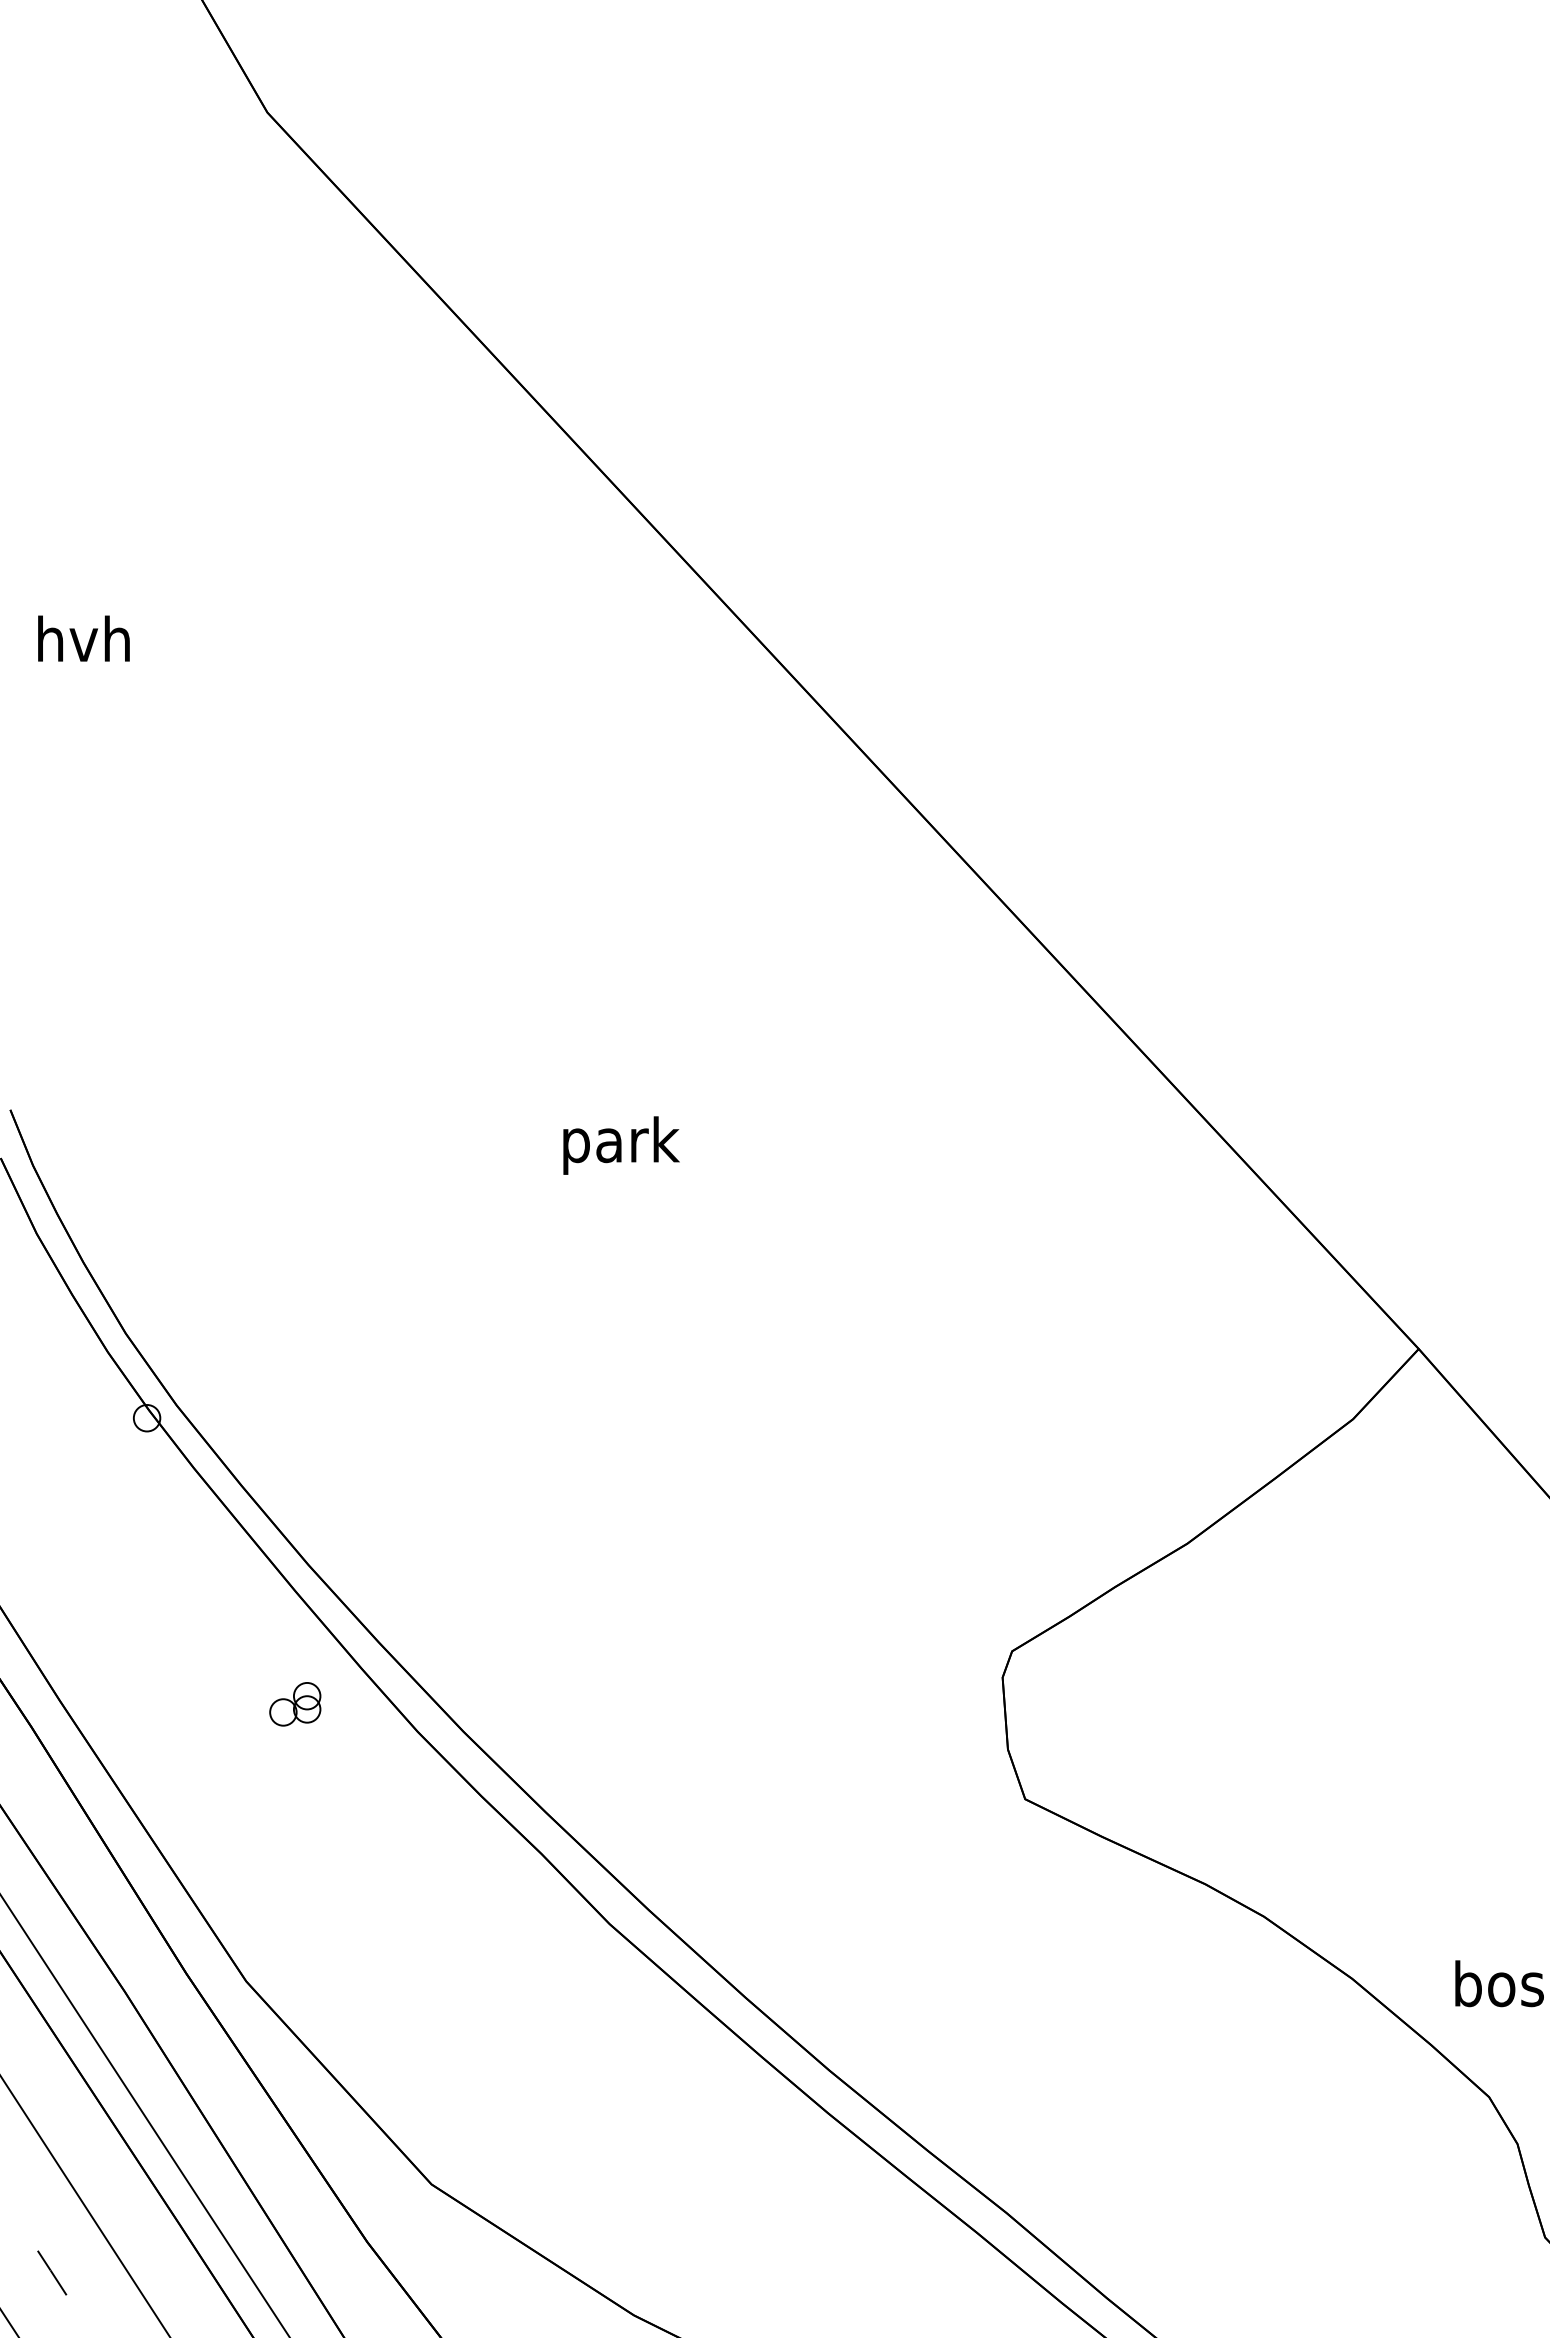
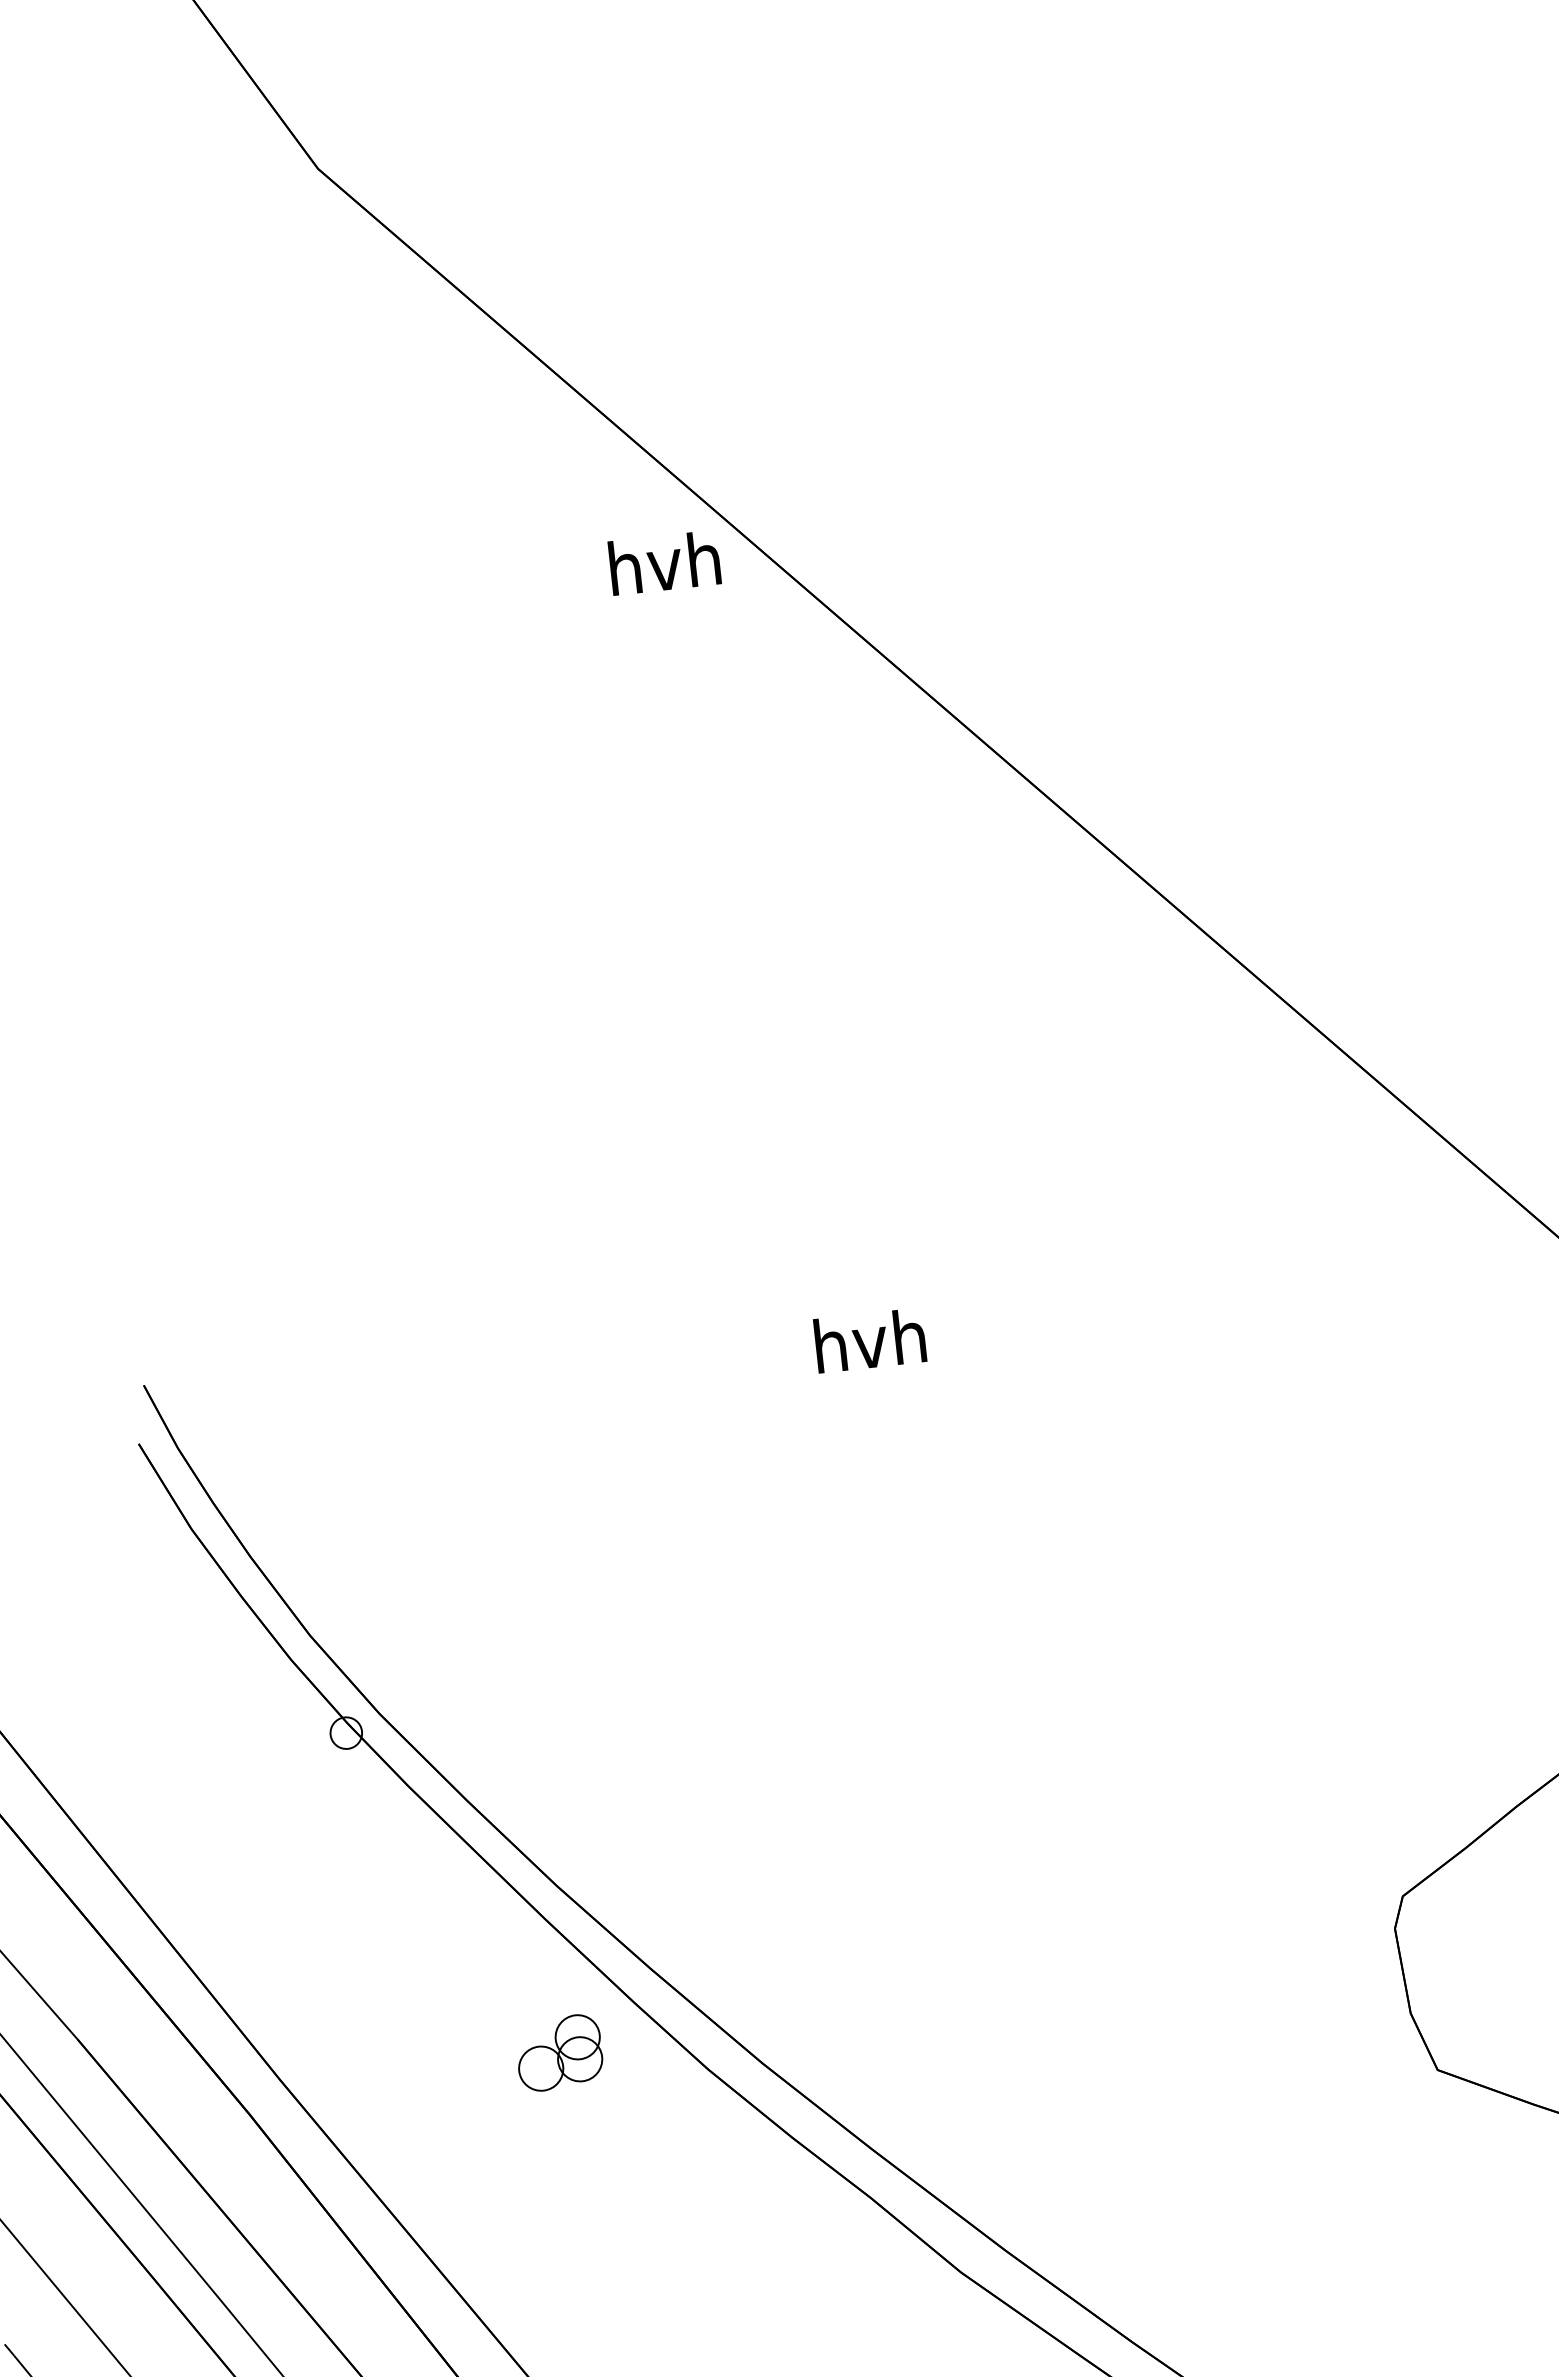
text: (83, 638) -> (664, 562), moved
text: (621, 1145) -> (873, 1347), park -> hvh
part: (295, 1704) -> (559, 2053), size x1.4

